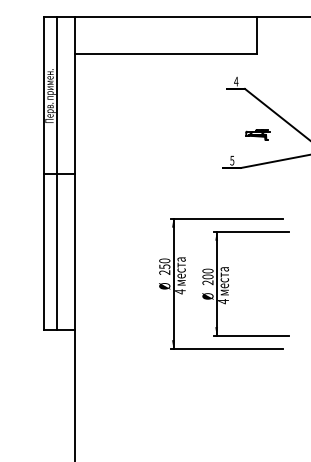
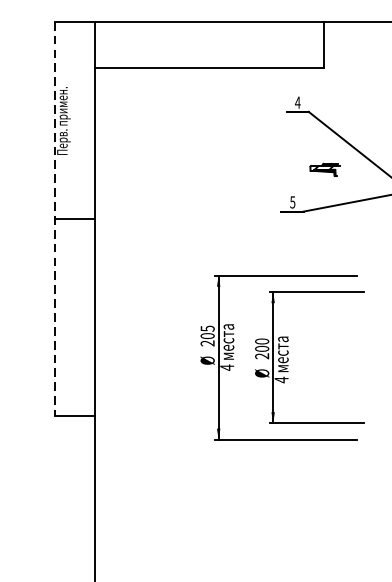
line: (56, 173) -> (71, 218), removed
line: (43, 174) -> (54, 219), solid -> dashed
text: (164, 263) -> (207, 331), 250 -> 205

